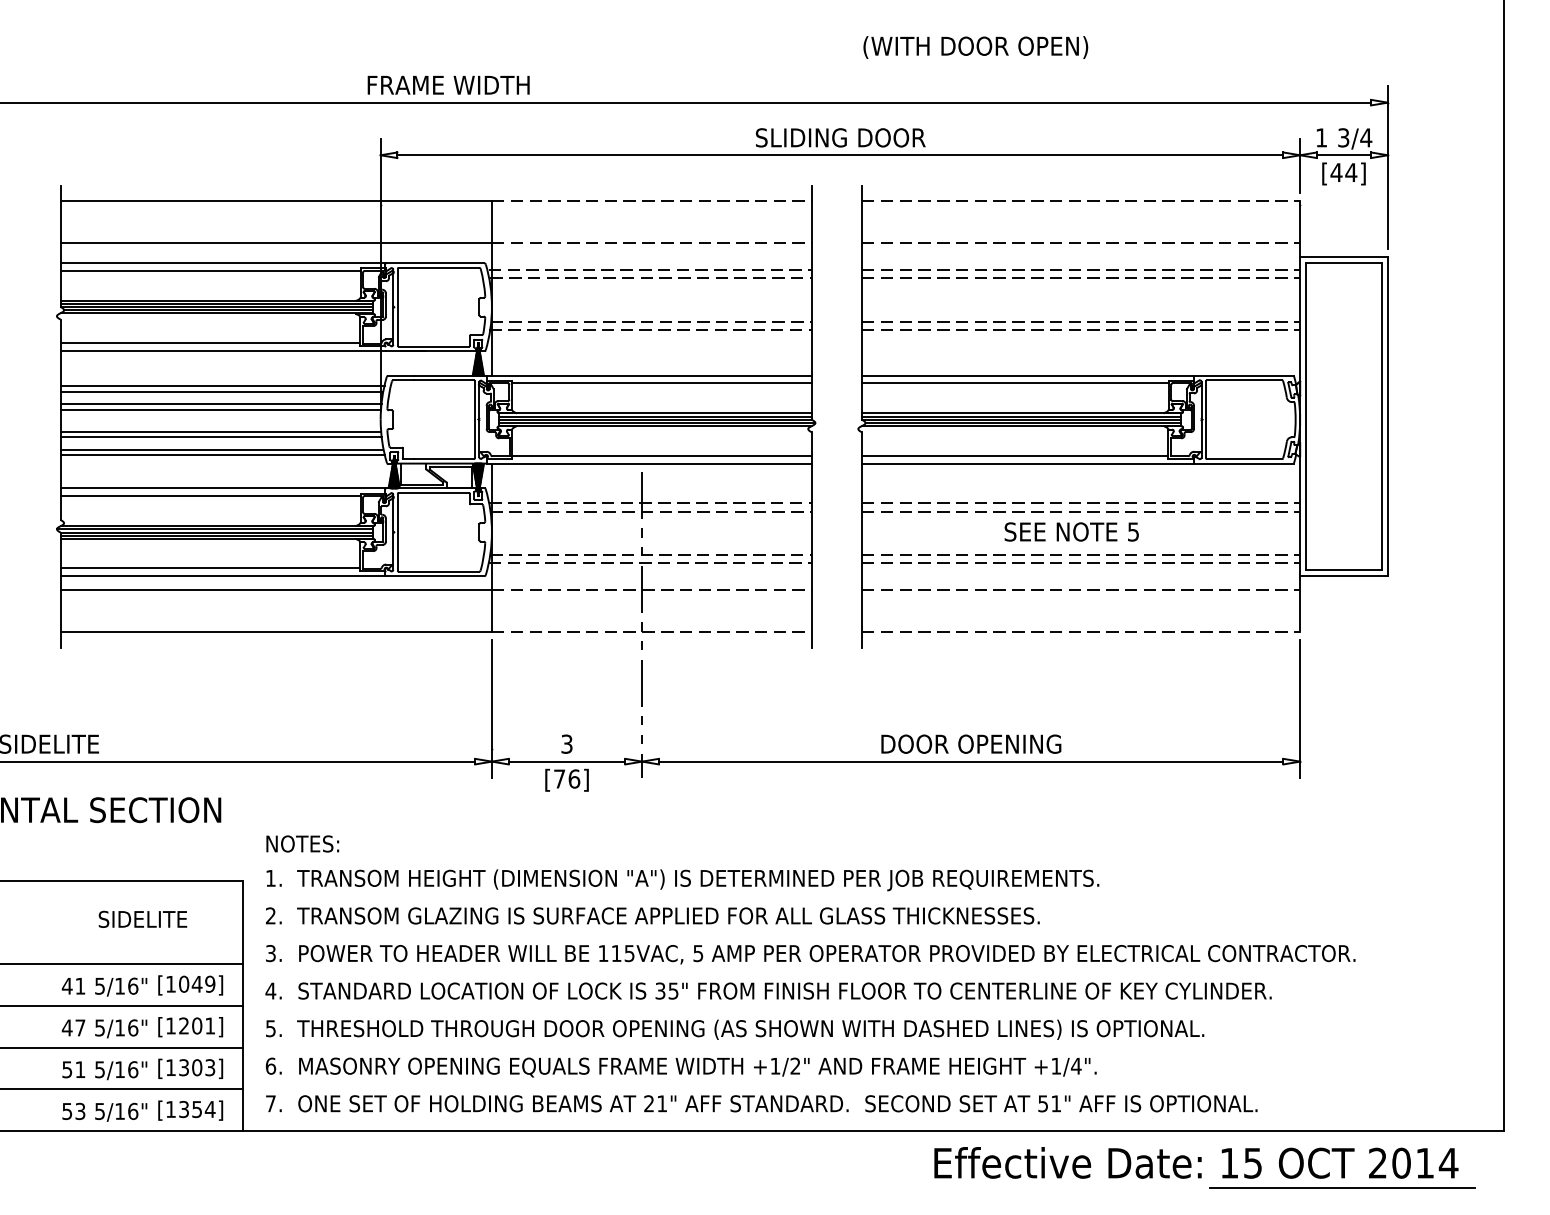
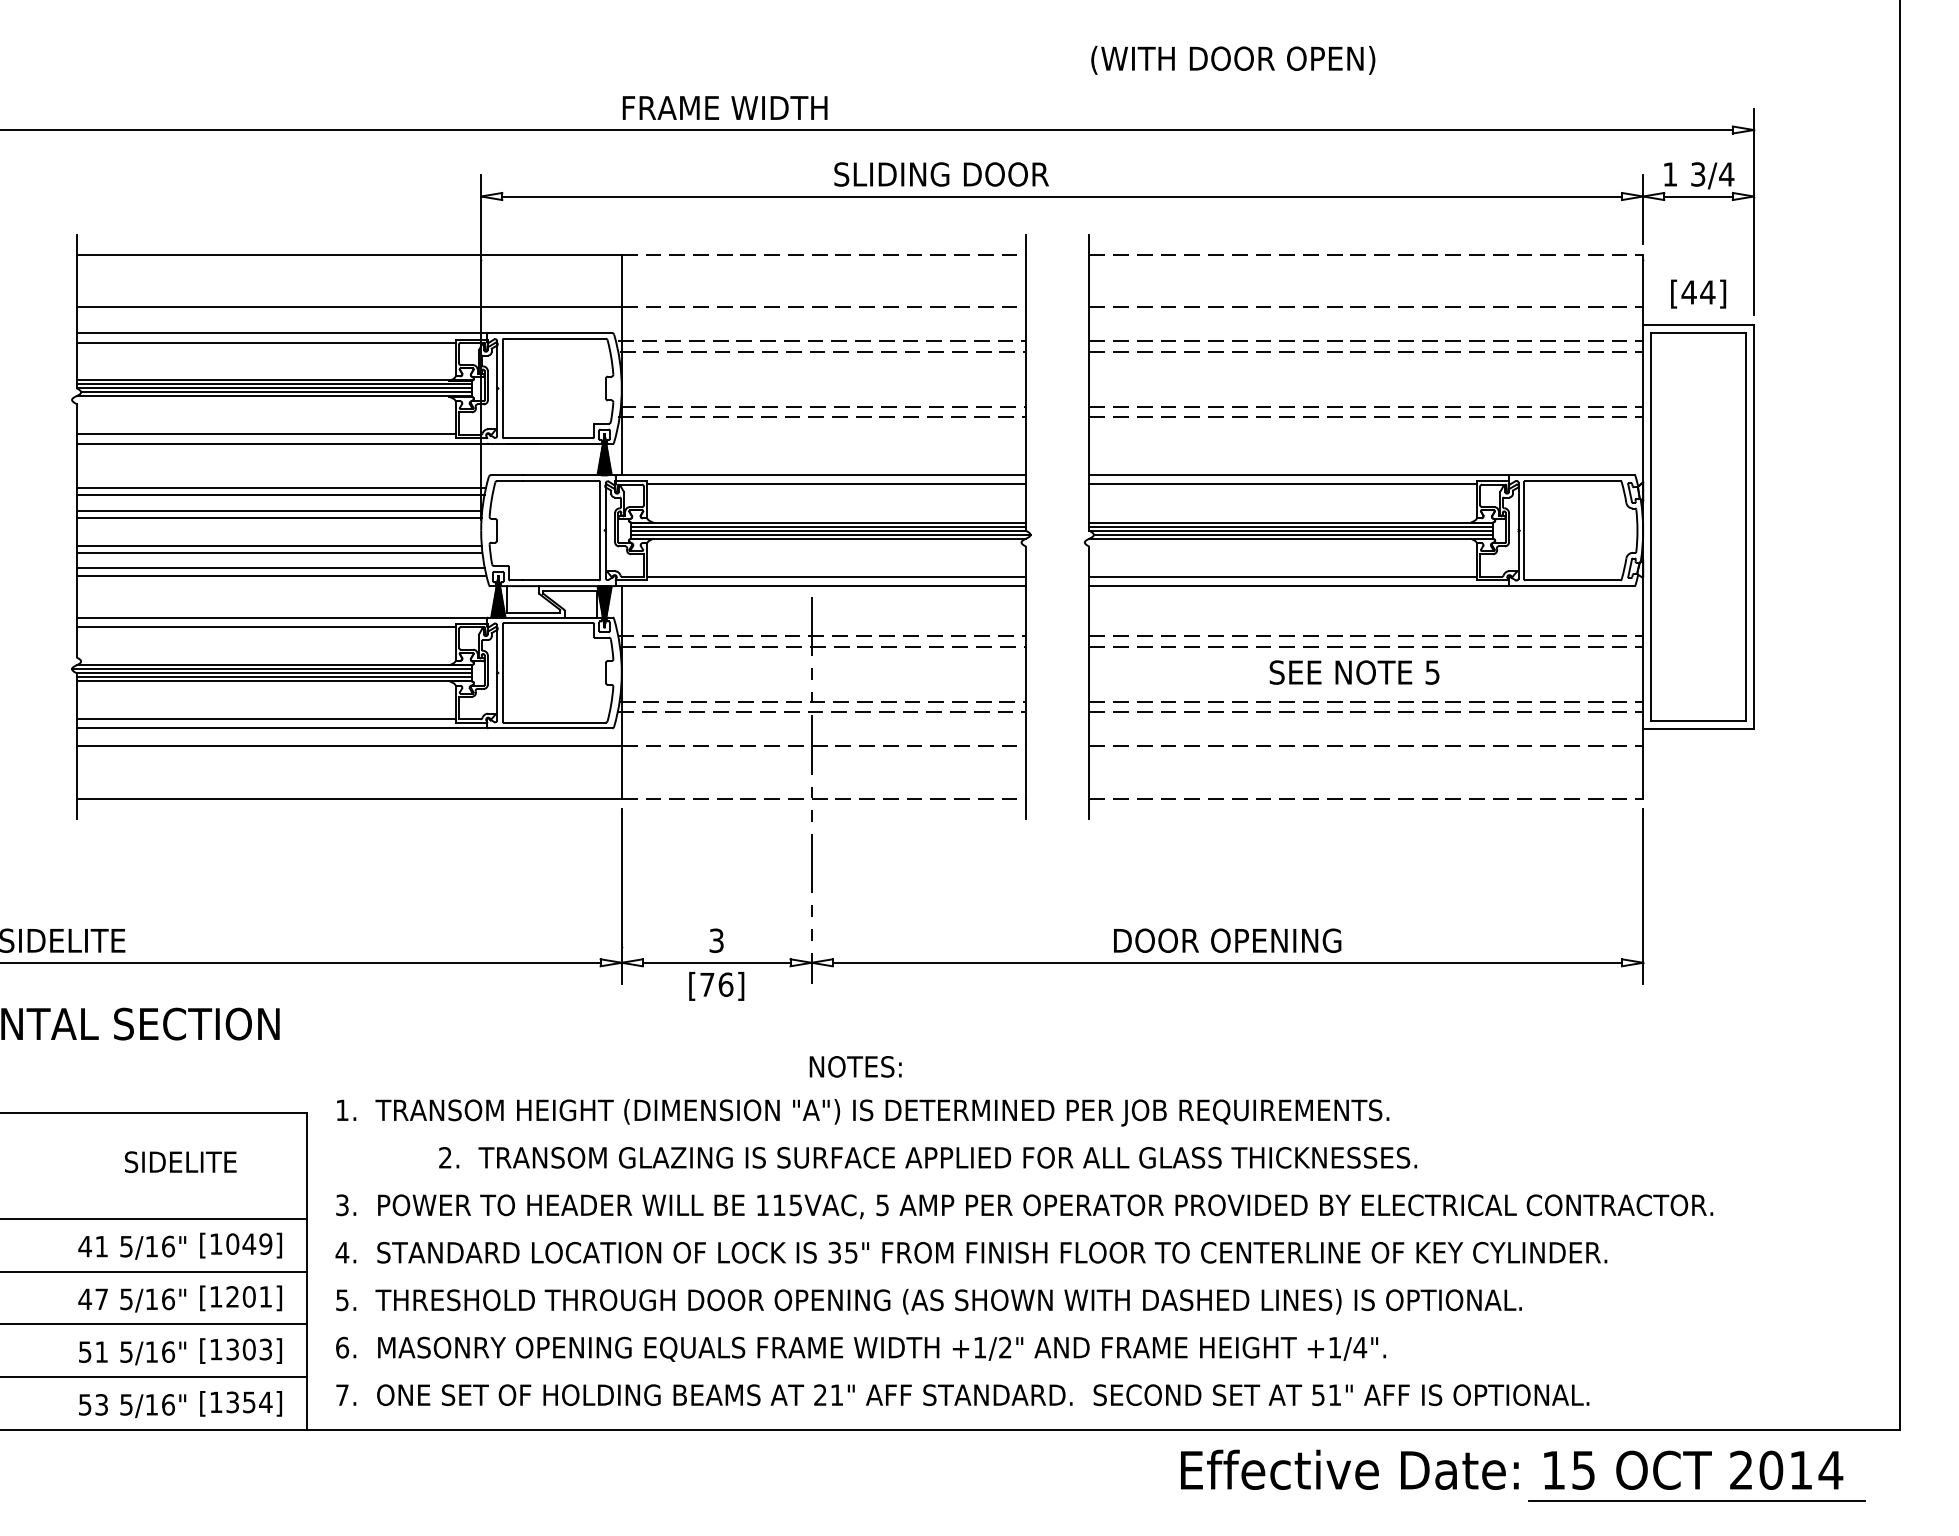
text: (448, 84) -> (724, 107), moved
text: (840, 137) -> (941, 174), moved
text: (1343, 173) -> (1698, 293), moved
text: (302, 843) -> (855, 1066), moved
text: (653, 915) -> (928, 1157), moved

